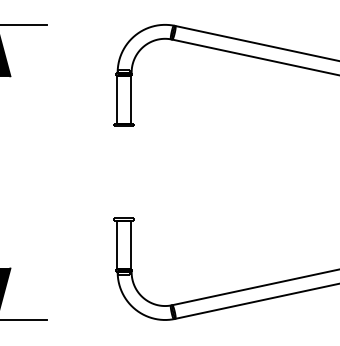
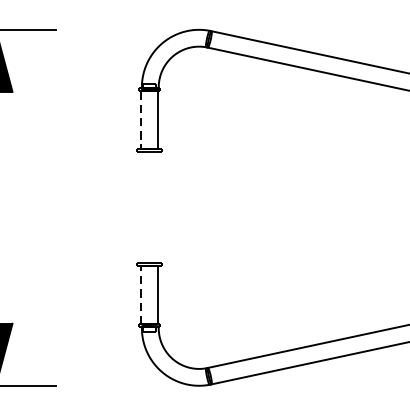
line: (117, 100) -> (141, 121), solid -> dashed
line: (117, 244) -> (141, 294), solid -> dashed

